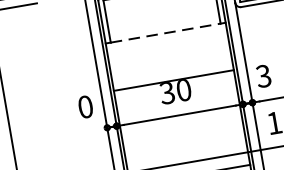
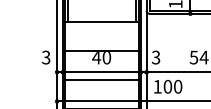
line: (165, 32) -> (101, 21), dashed -> solid
text: (167, 94) -> (96, 58), 30 -> 40
text: (86, 106) -> (46, 57), 0 -> 3
line: (181, 128) -> (101, 80), added

